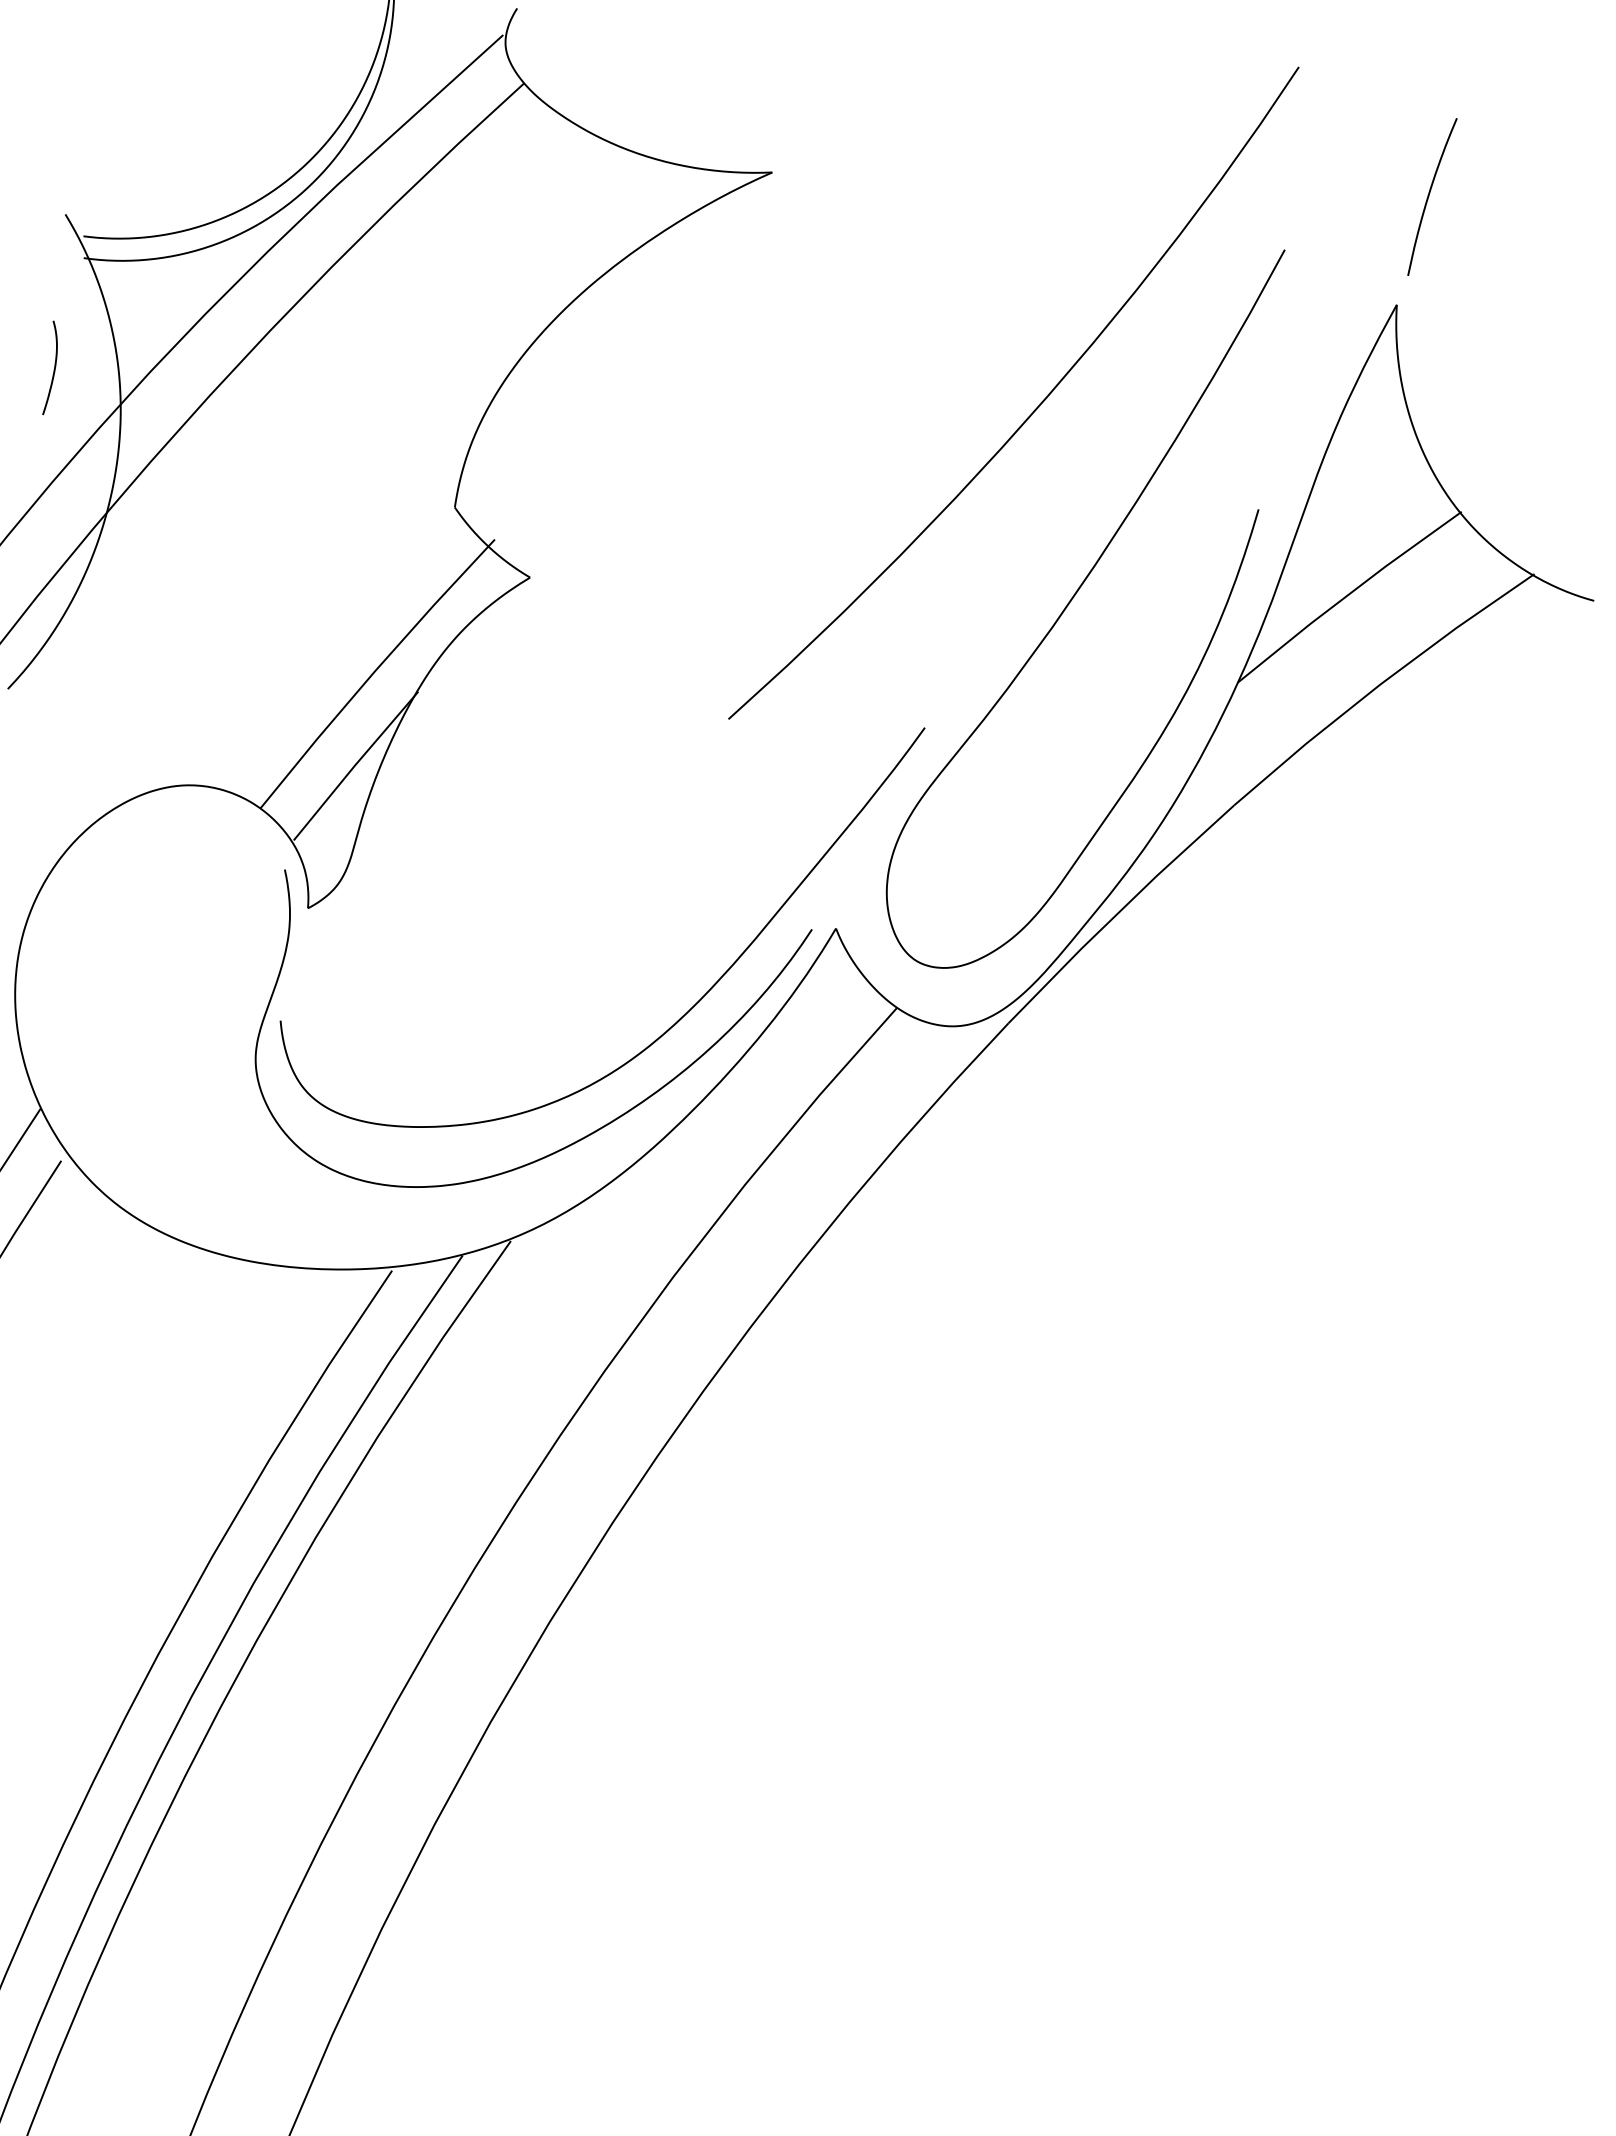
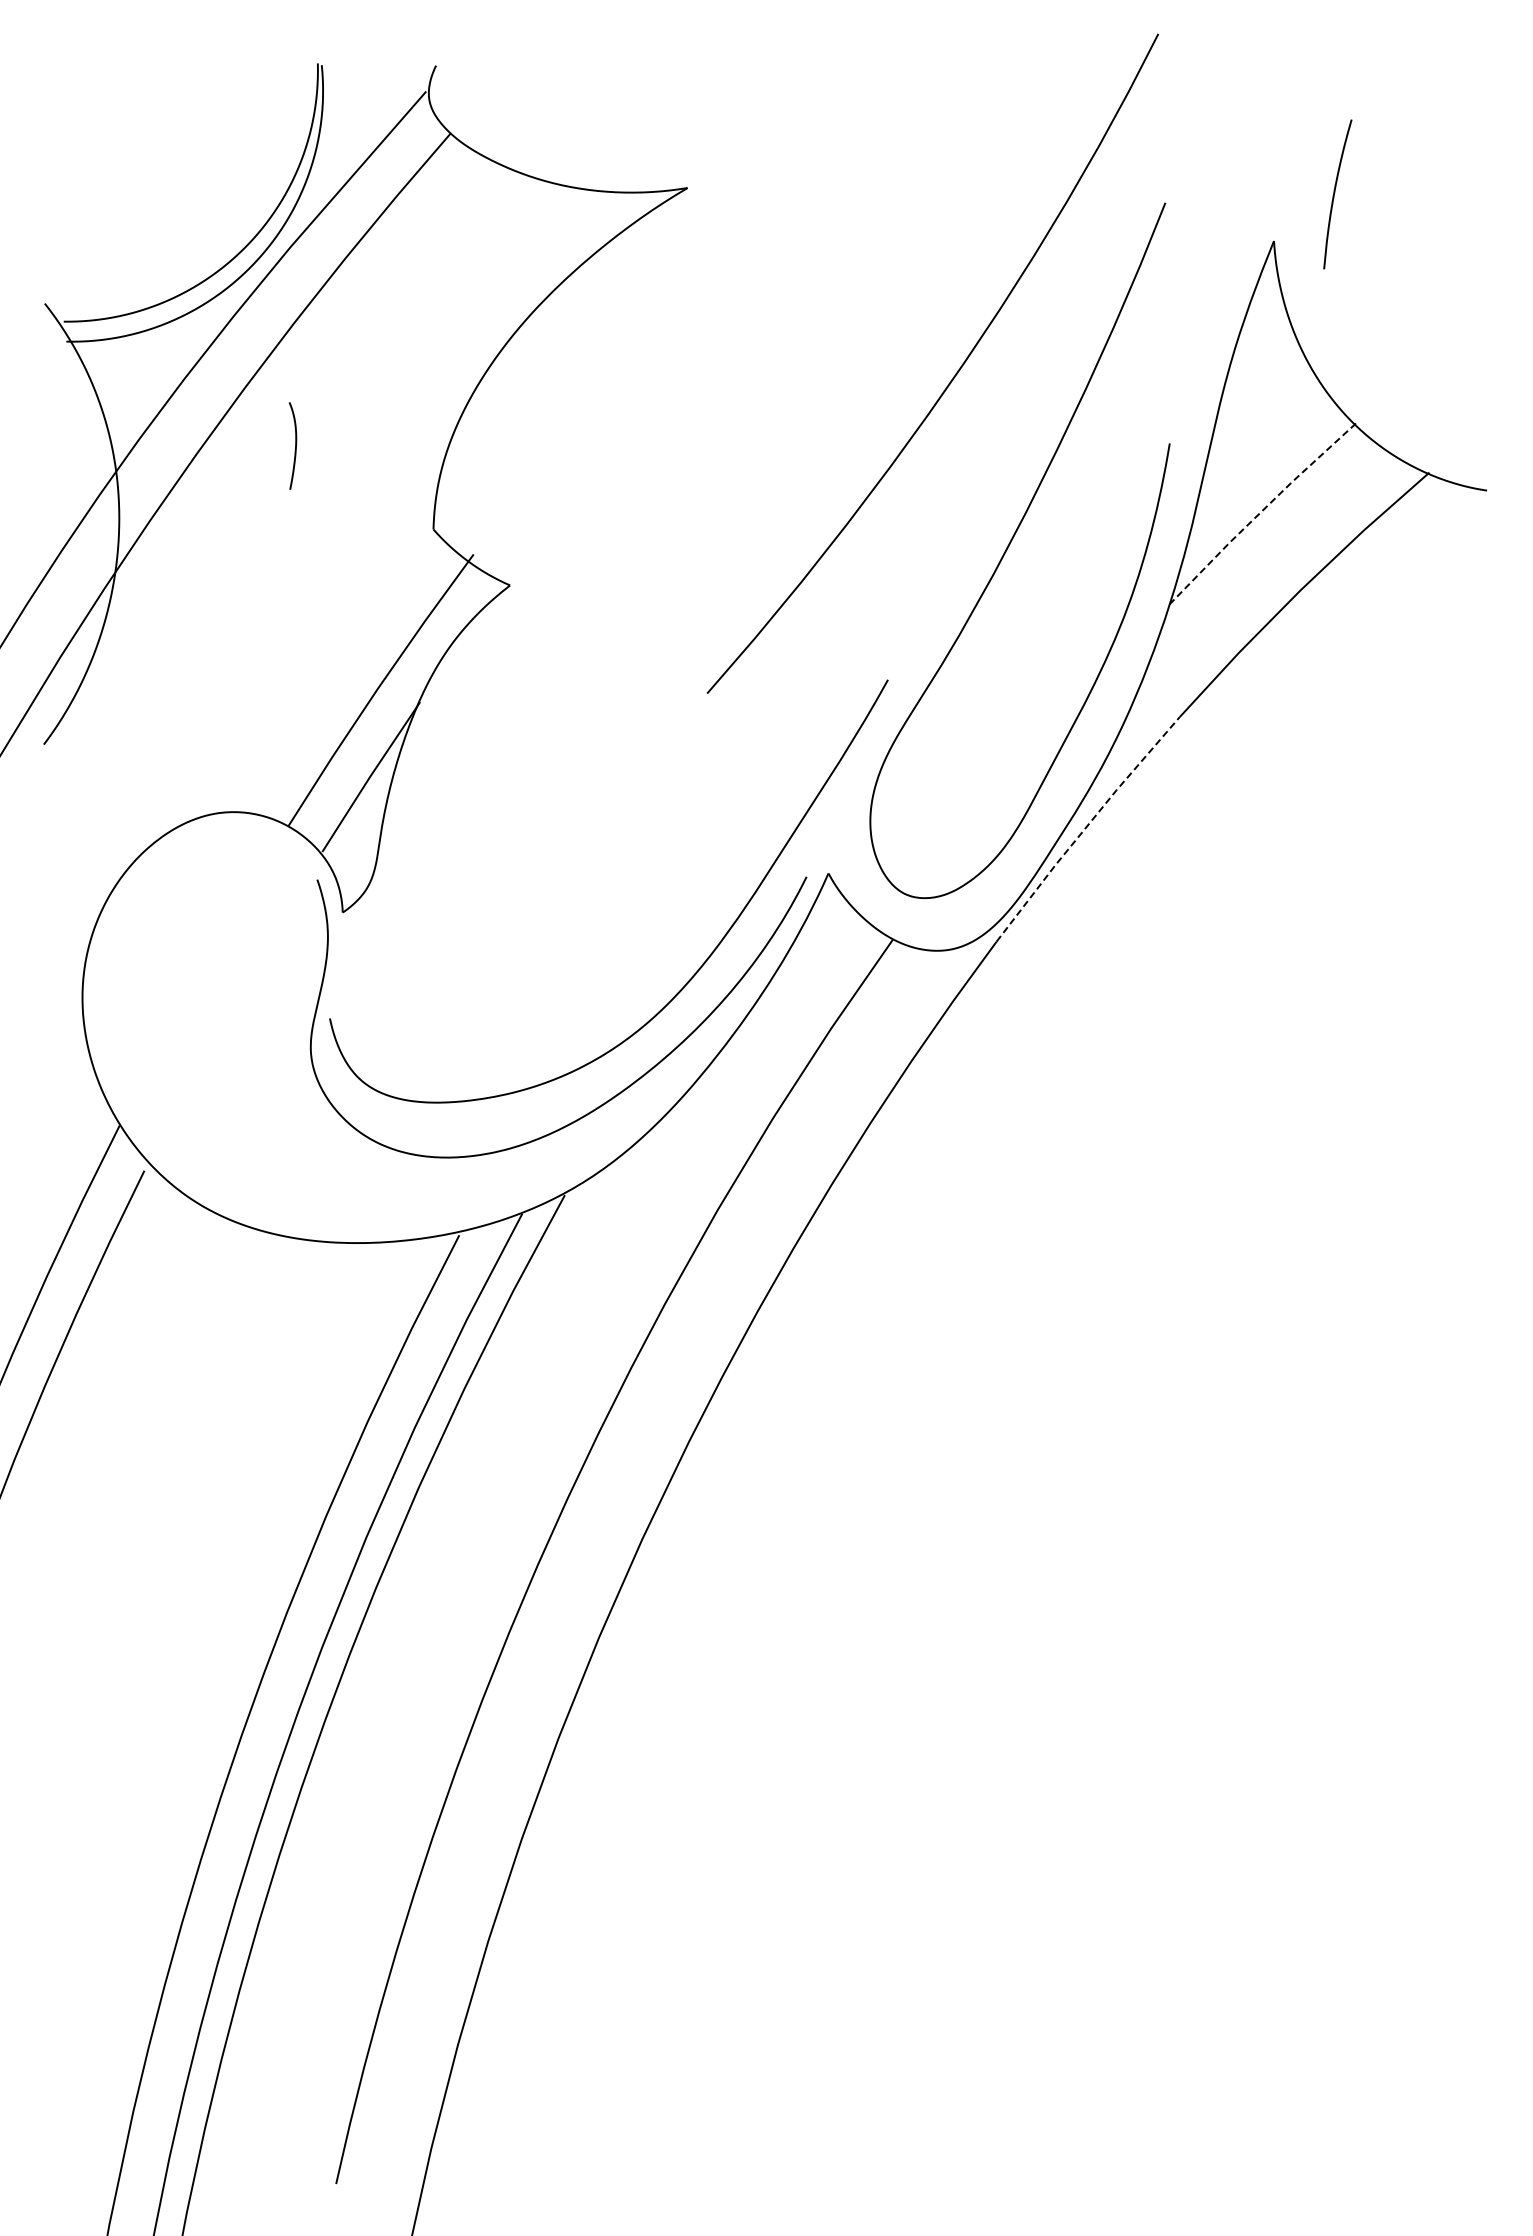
curve: (1430, 195) -> (1335, 193), moved
curve: (54, 368) -> (295, 445), moved
line: (1347, 595) -> (1260, 512), solid -> dashed
line: (1119, 912) -> (1086, 827), solid -> dashed

